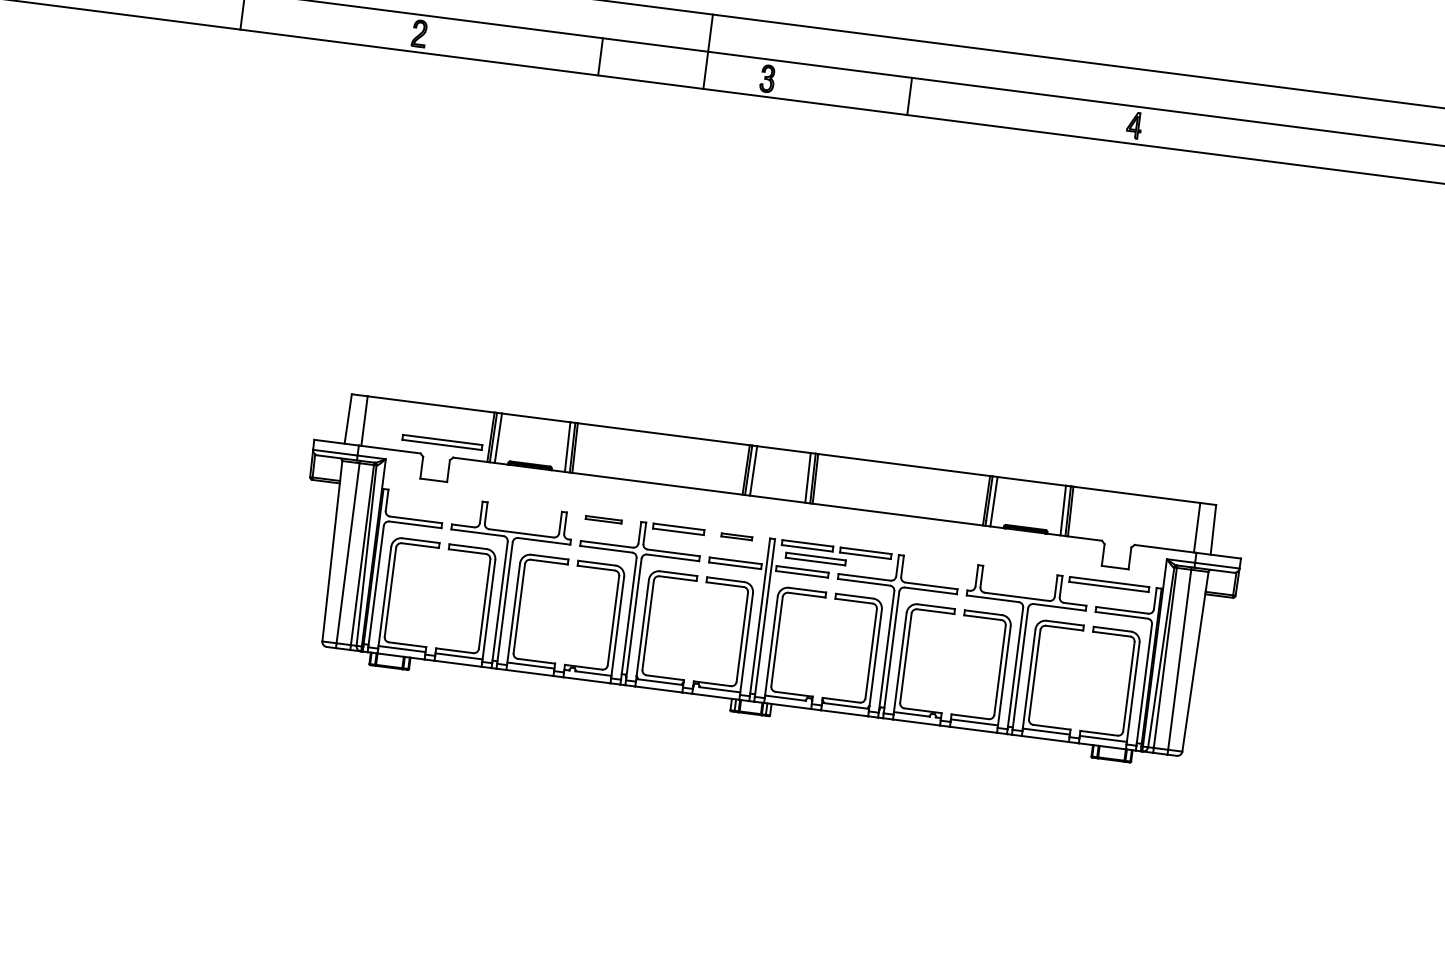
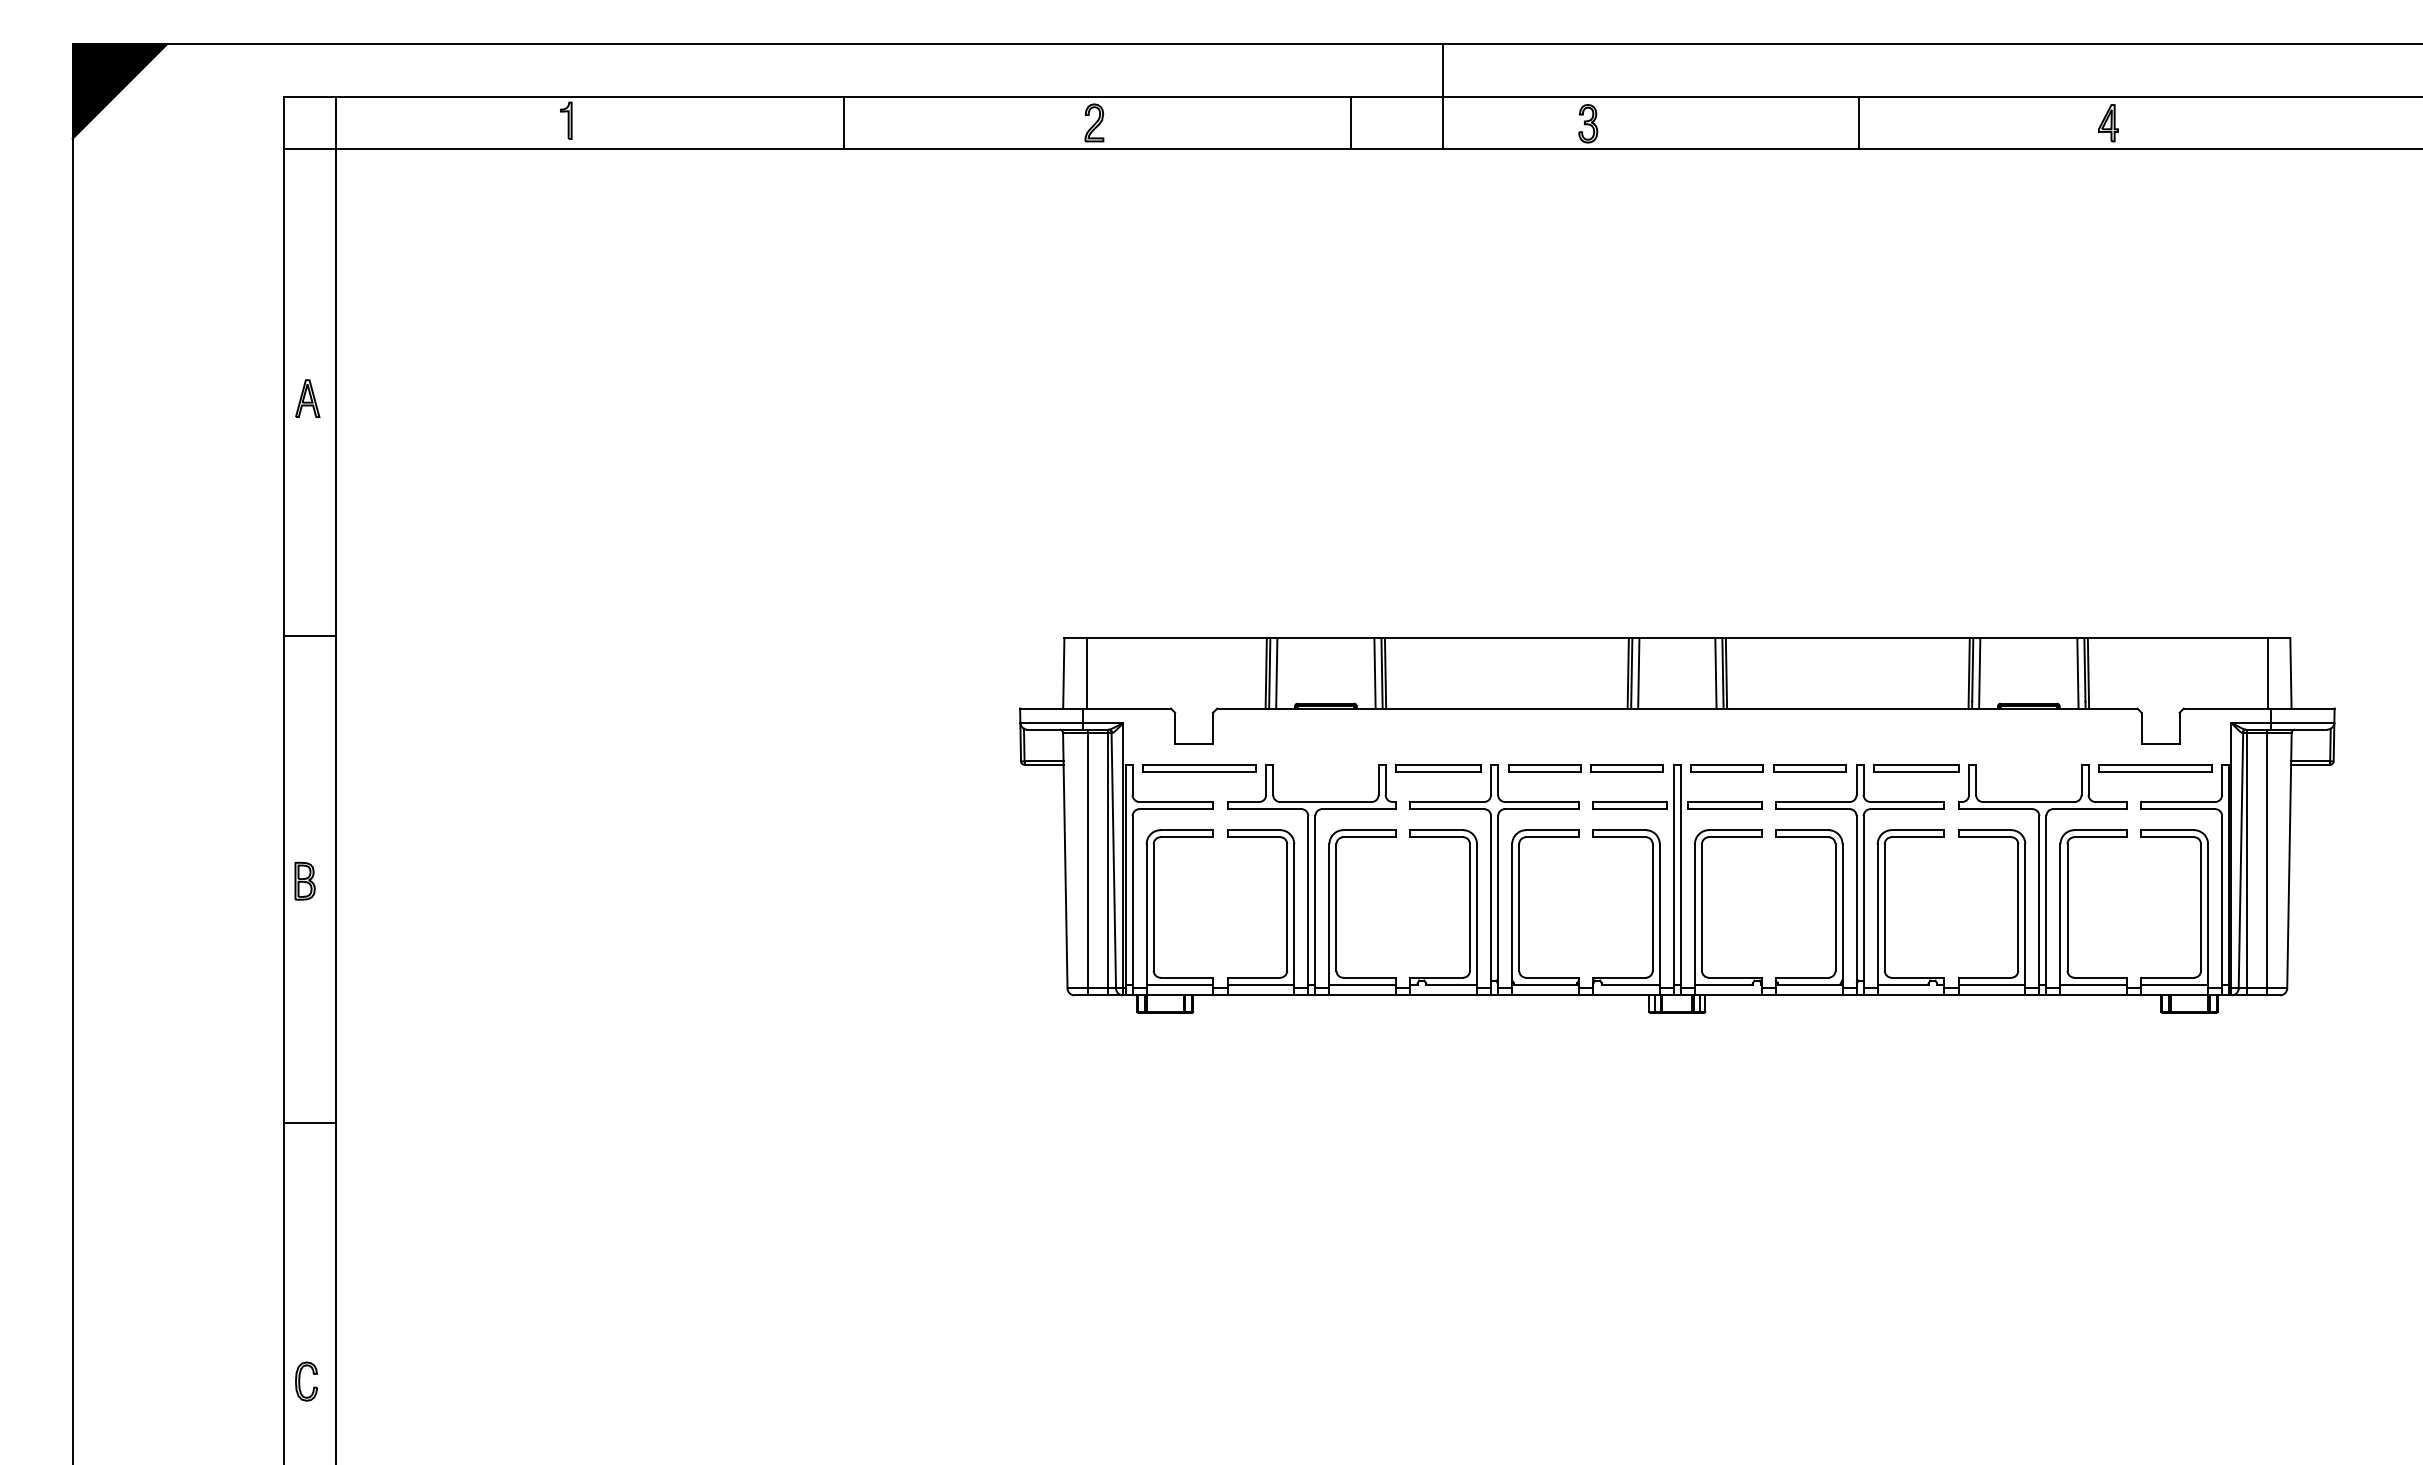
line: (708, 51) -> (1443, 96), moved
line: (909, 96) -> (1858, 122), moved
part: (442, 442) -> (1199, 768), moved
part: (603, 519) -> (1438, 768), size x1.67
part: (736, 536) -> (1626, 768), size x1.67
part: (815, 559) -> (1916, 768), moved

